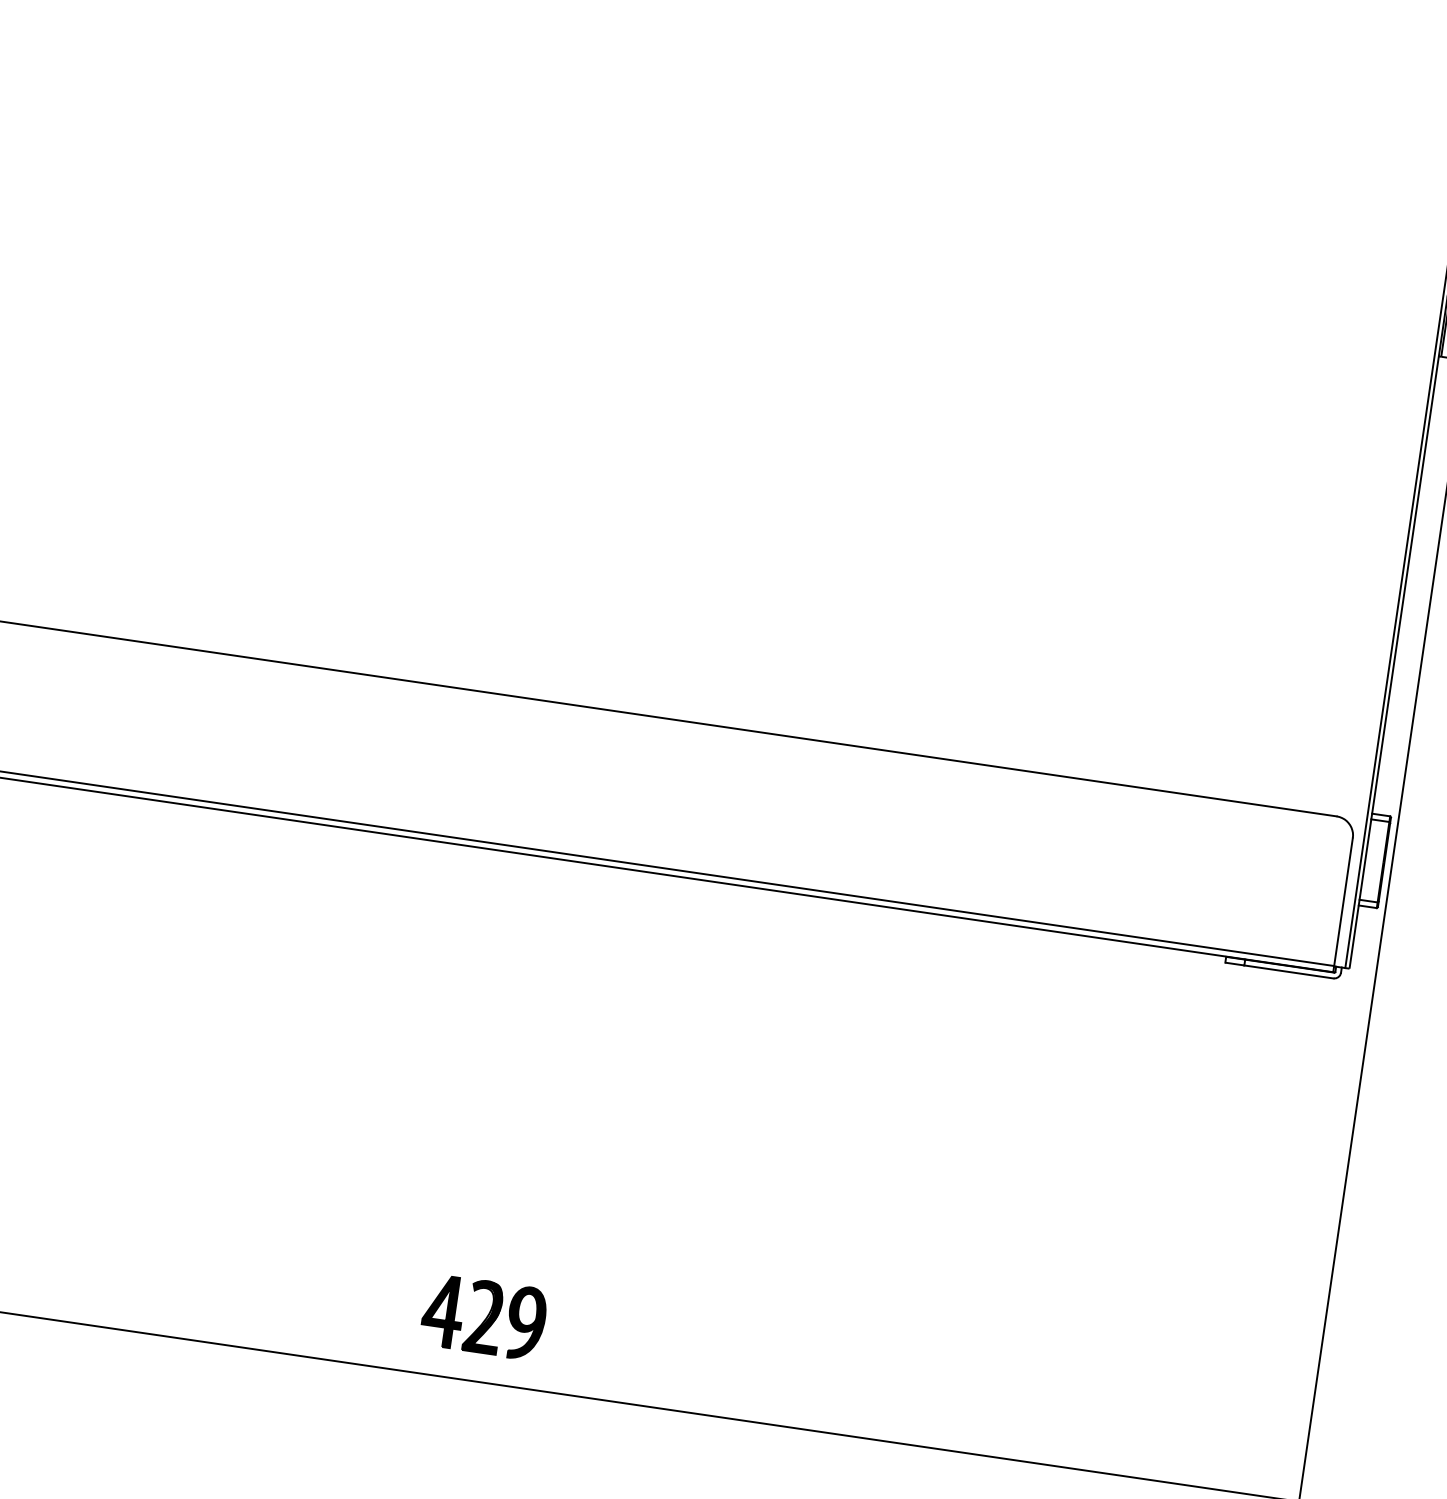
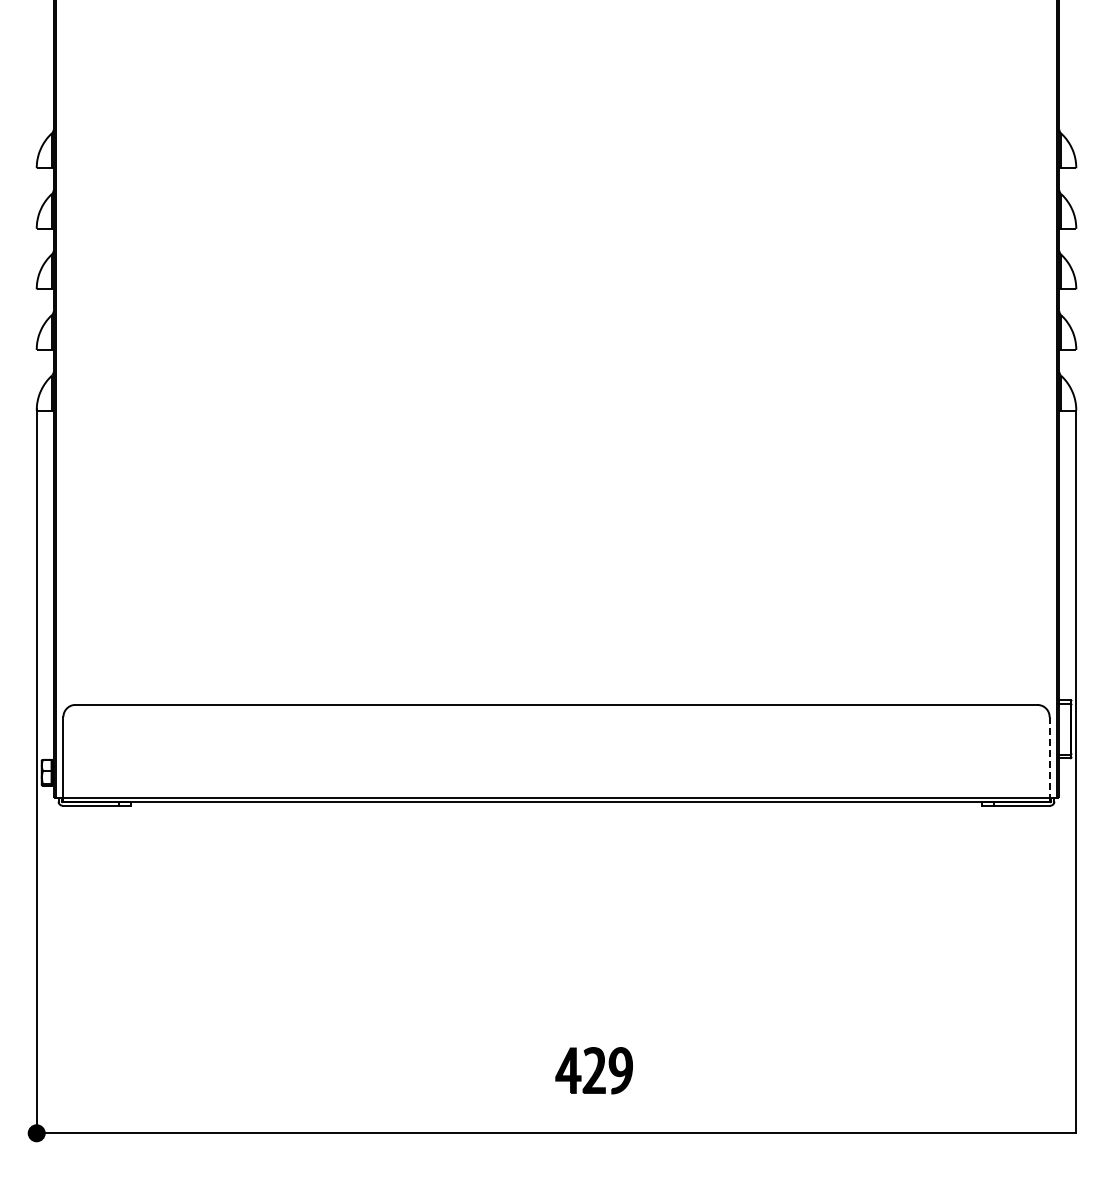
line: (1343, 903) -> (1049, 758), solid -> dashed
part: (482, 1316) -> (593, 1070), moved

